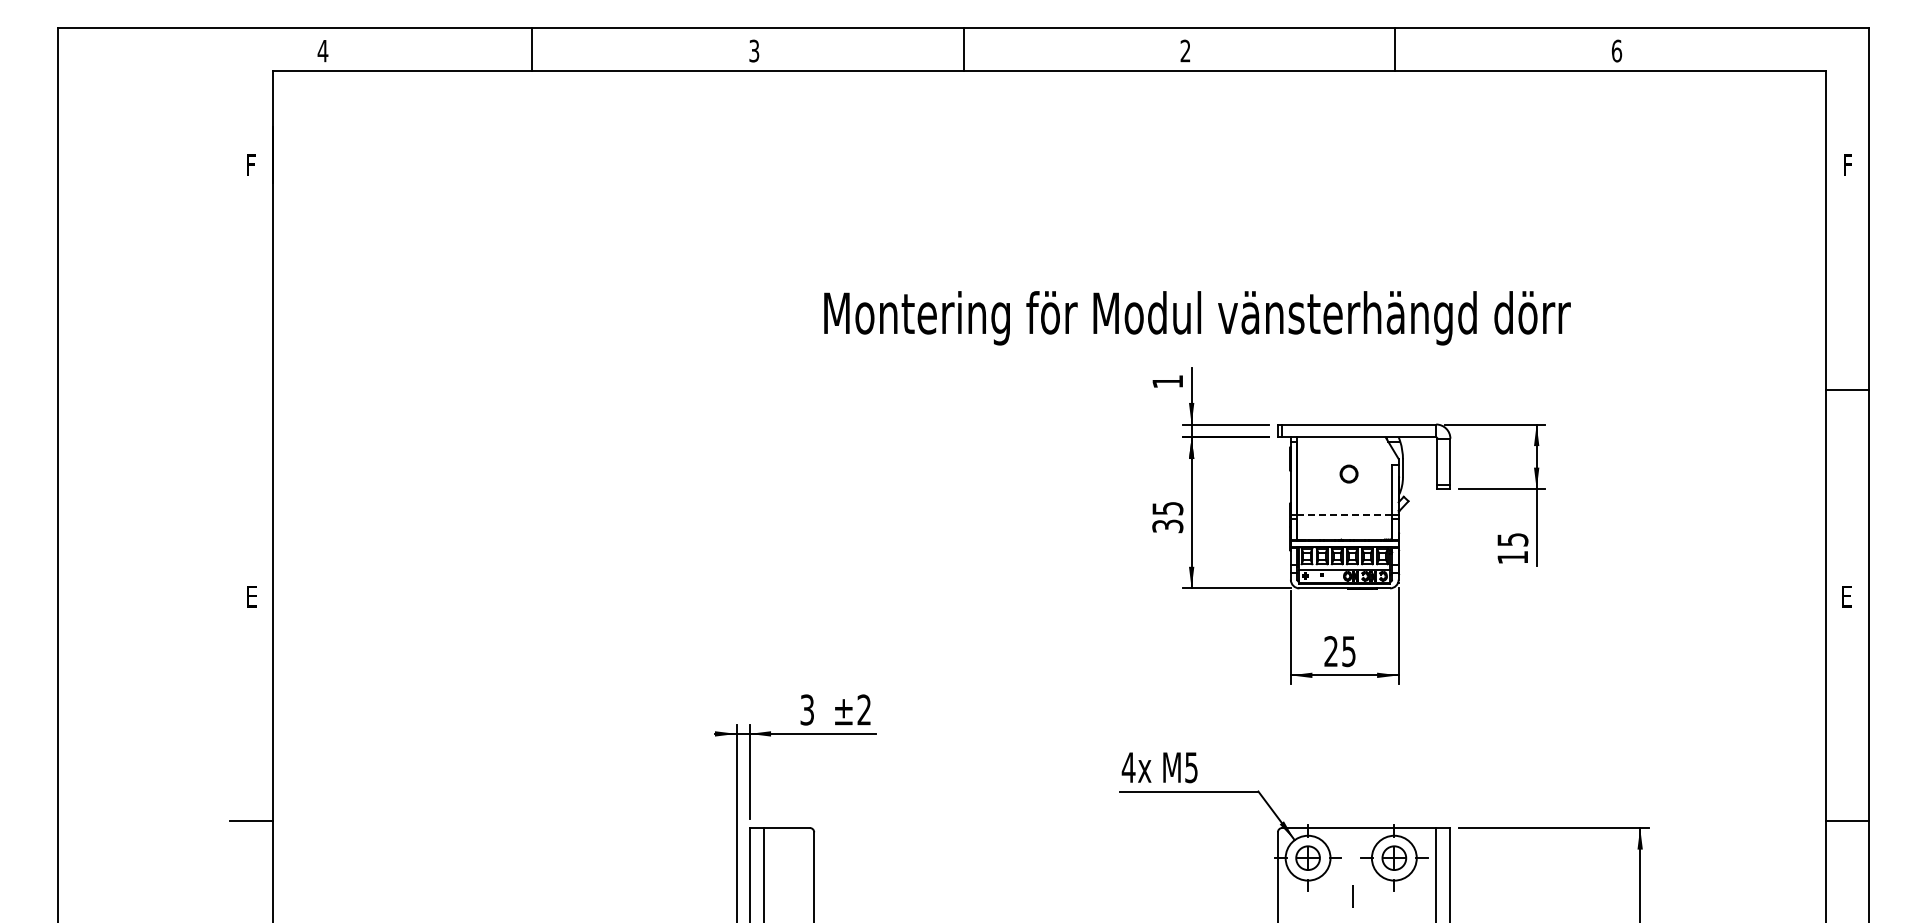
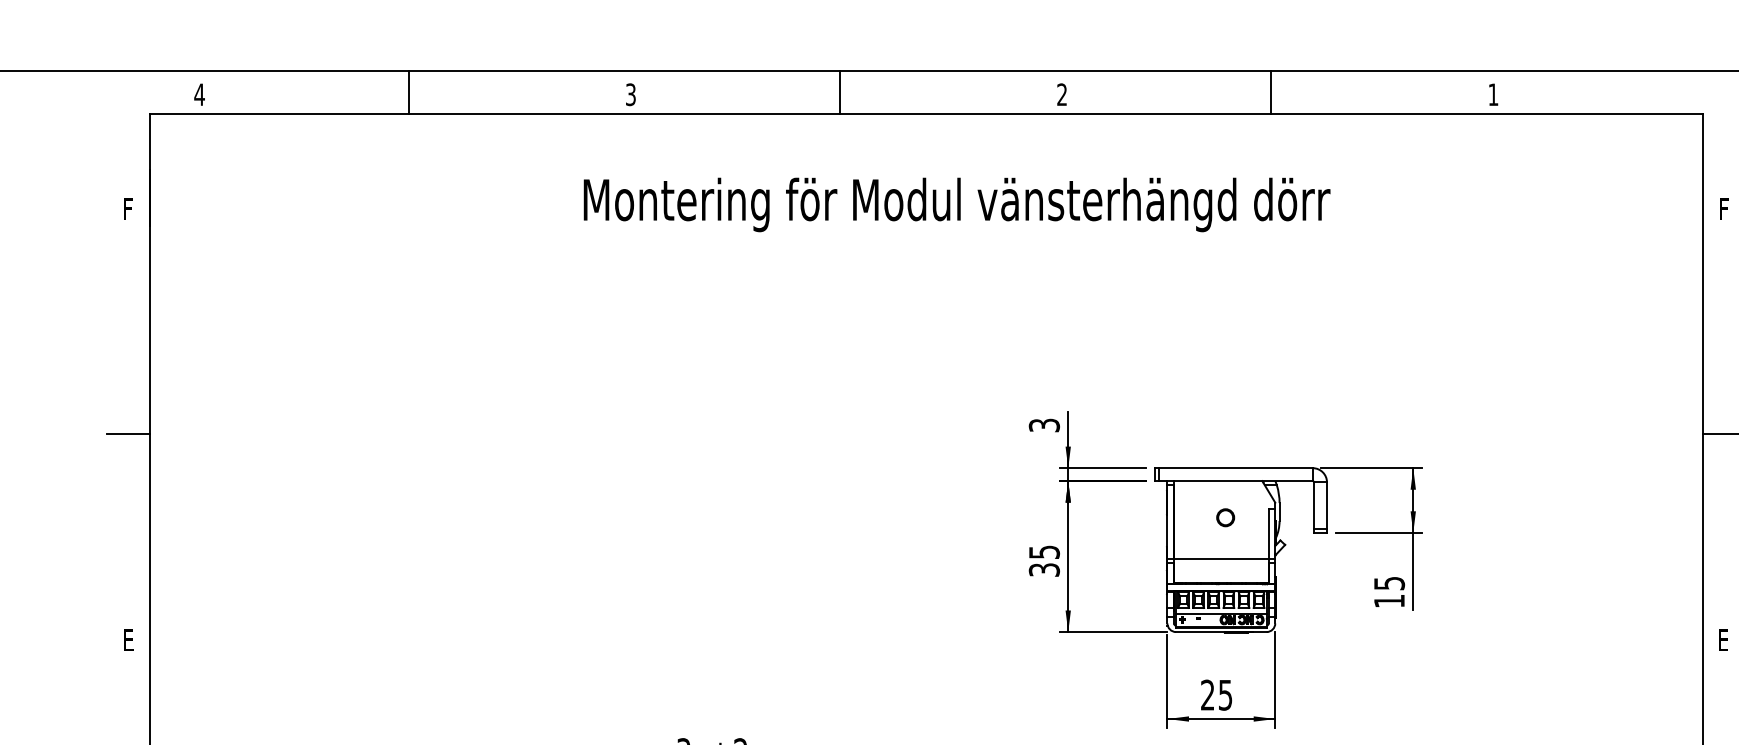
text: (1616, 50) -> (1493, 94), 6 -> 1
text: (1197, 318) -> (957, 205), moved
text: (1167, 381) -> (1044, 425), 1 -> 3
line: (251, 389) -> (128, 433), added
line: (1344, 515) -> (1221, 559), dashed -> solid

